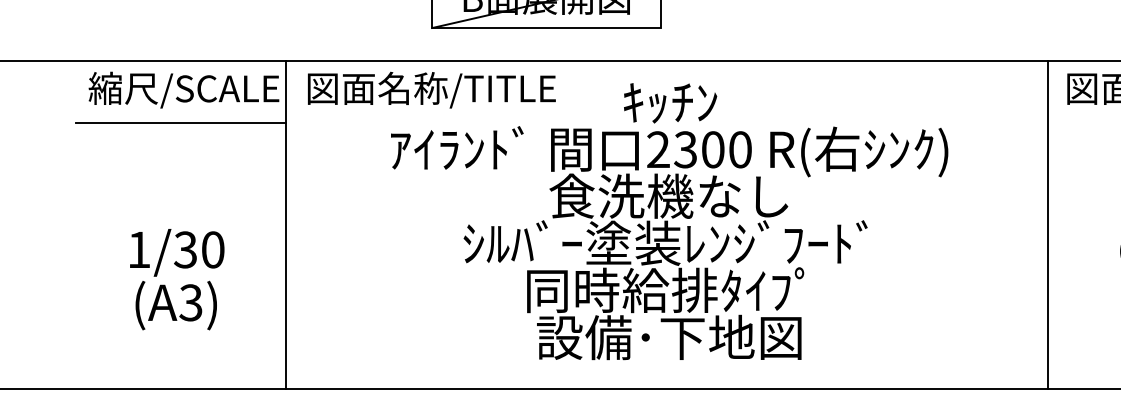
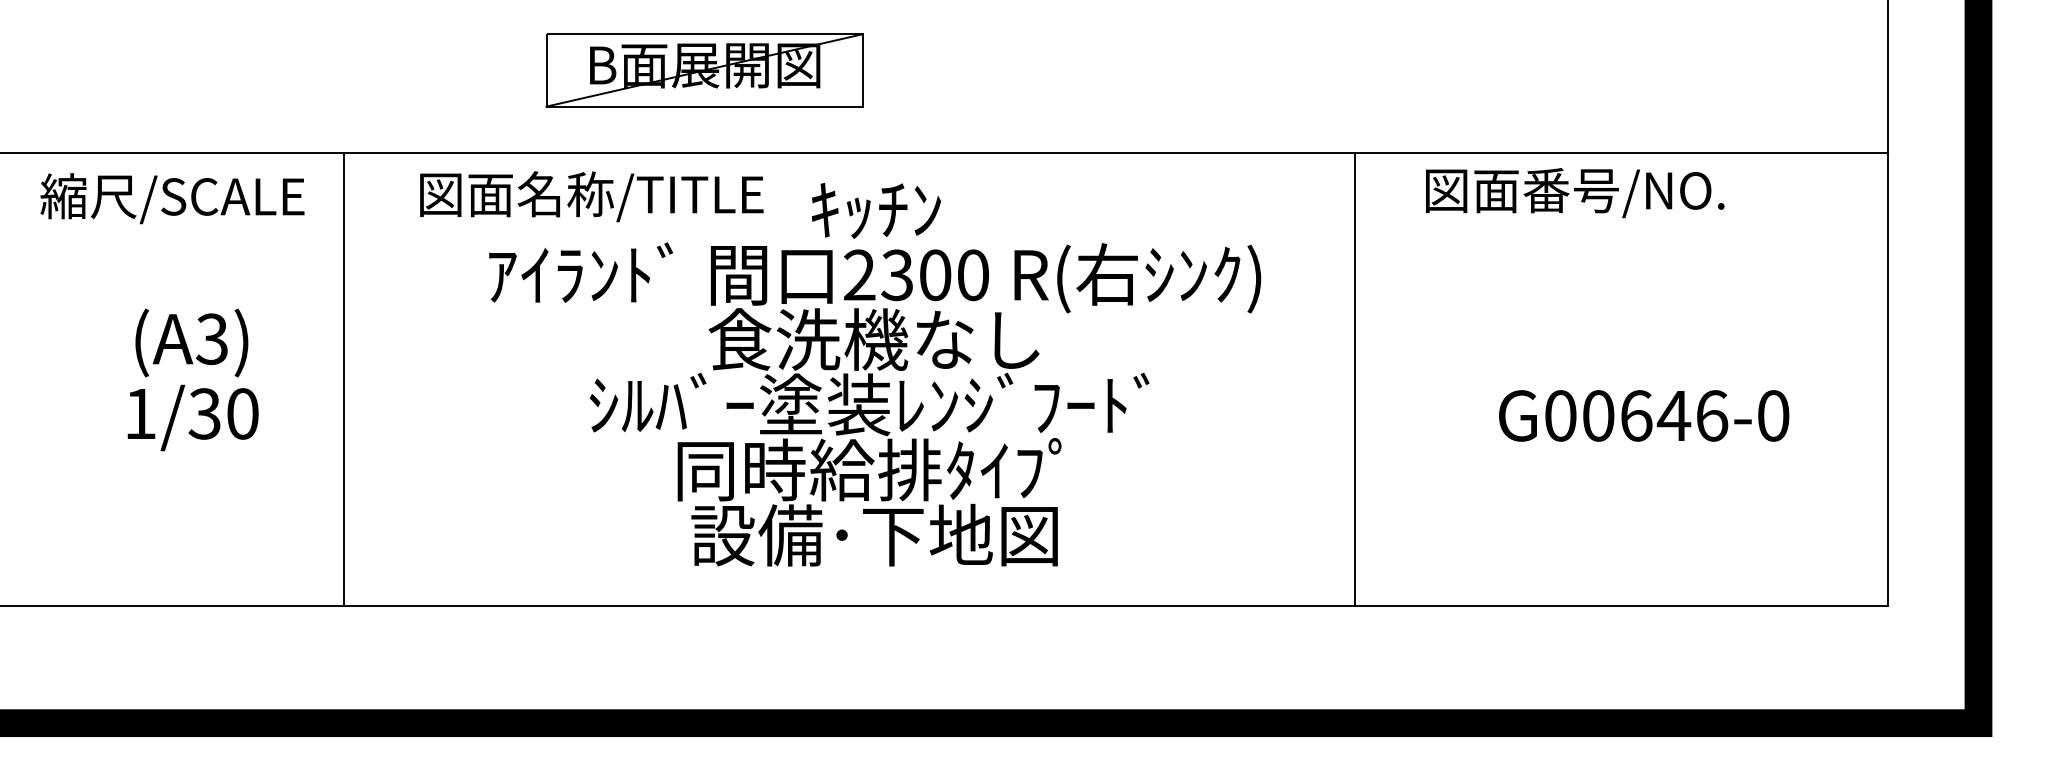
text: (183, 90) -> (172, 198), moved
text: (431, 90) -> (591, 196), moved
line: (180, 123) -> (197, 238), removed
line: (1048, 225) -> (1355, 379), moved
text: (176, 305) -> (191, 342), moved

